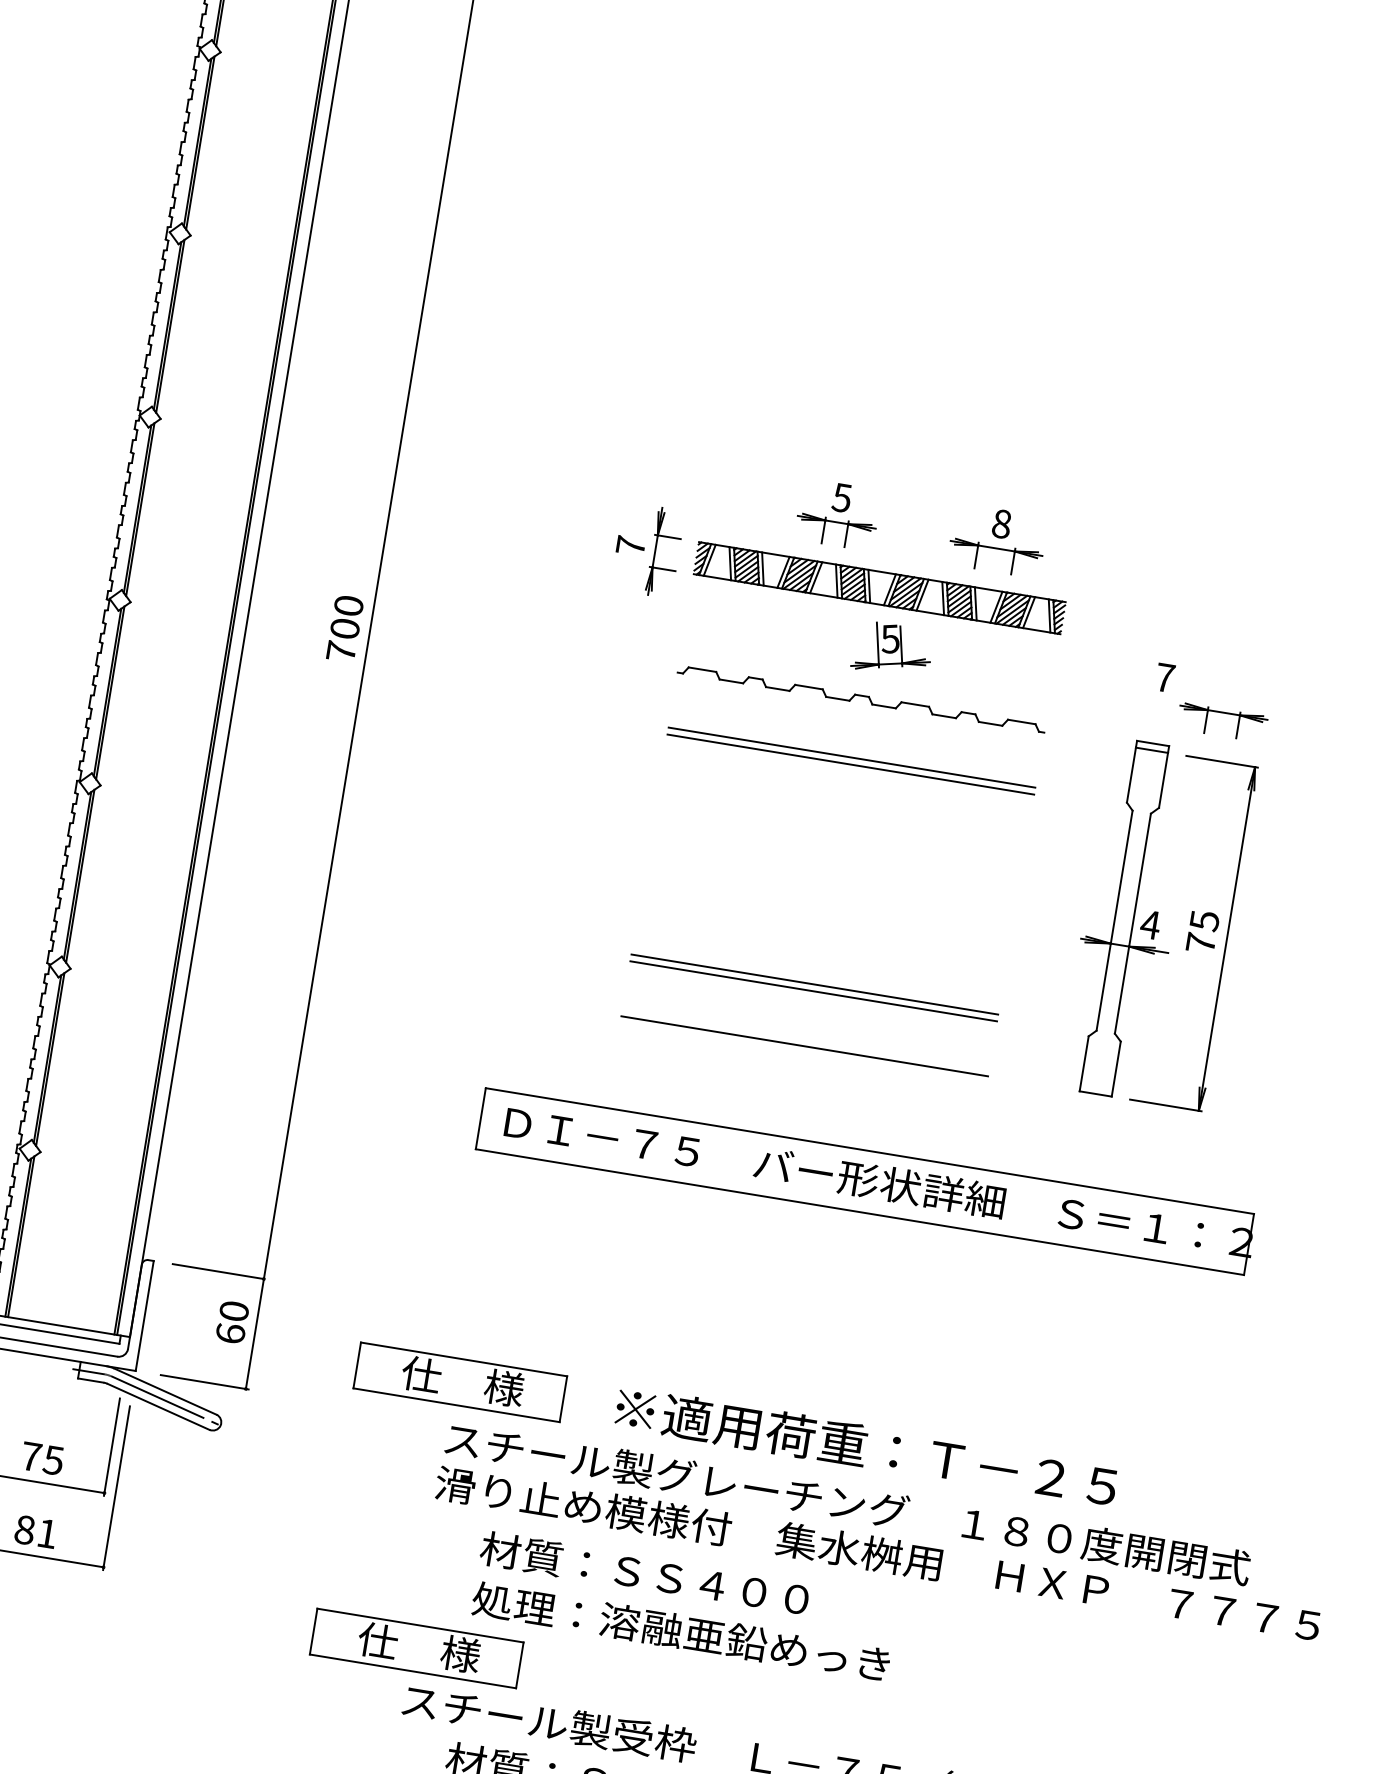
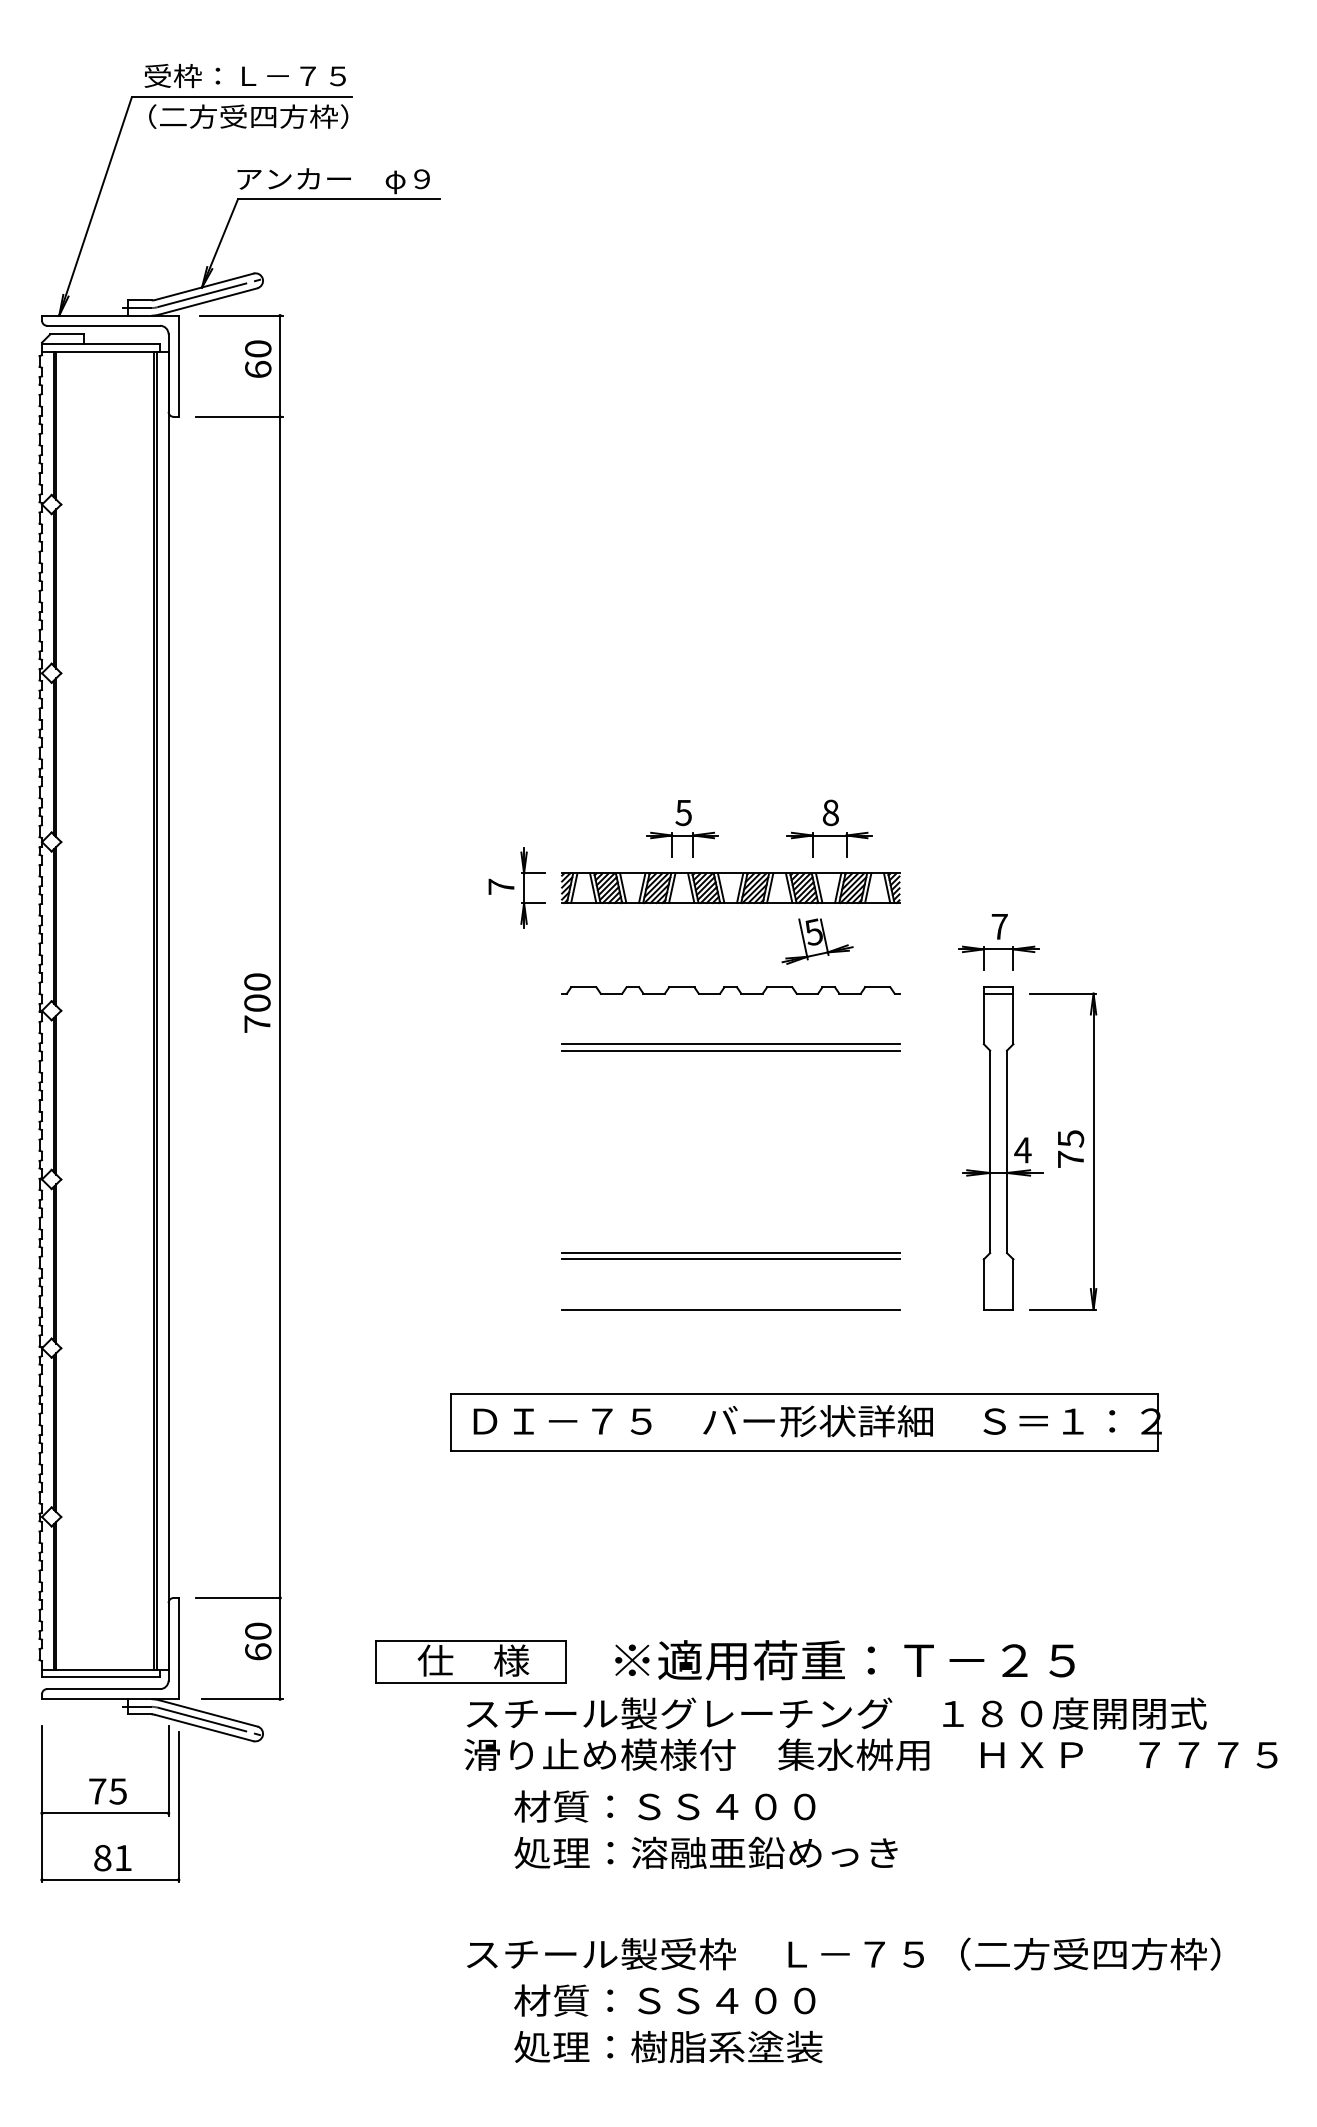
part: (892, 649) -> (817, 941), moved
part: (1223, 712) -> (998, 949), moved
part: (415, 1648) -> (470, 1906), removed

